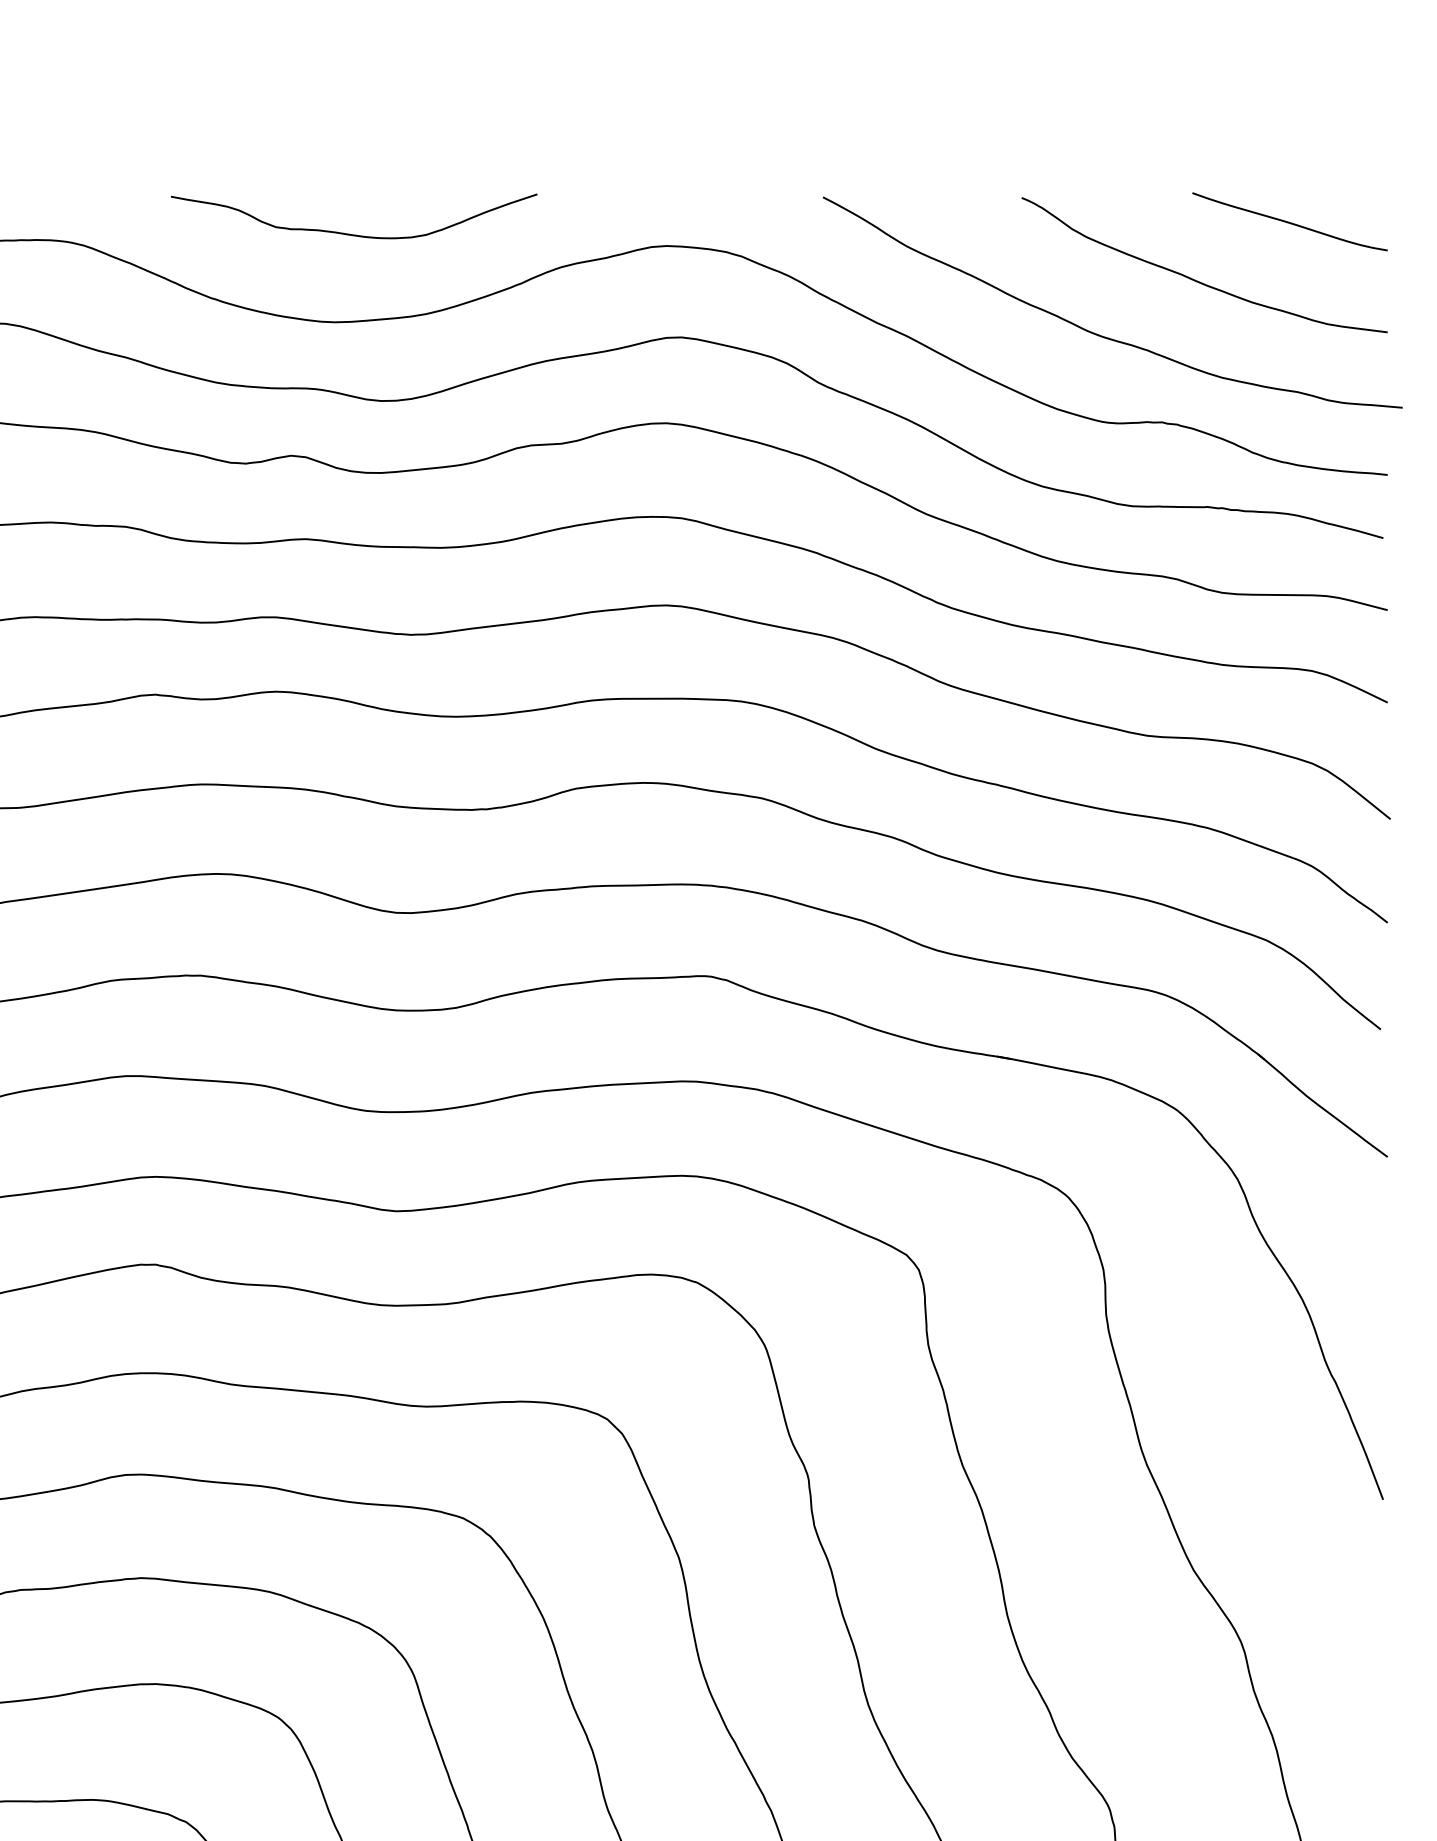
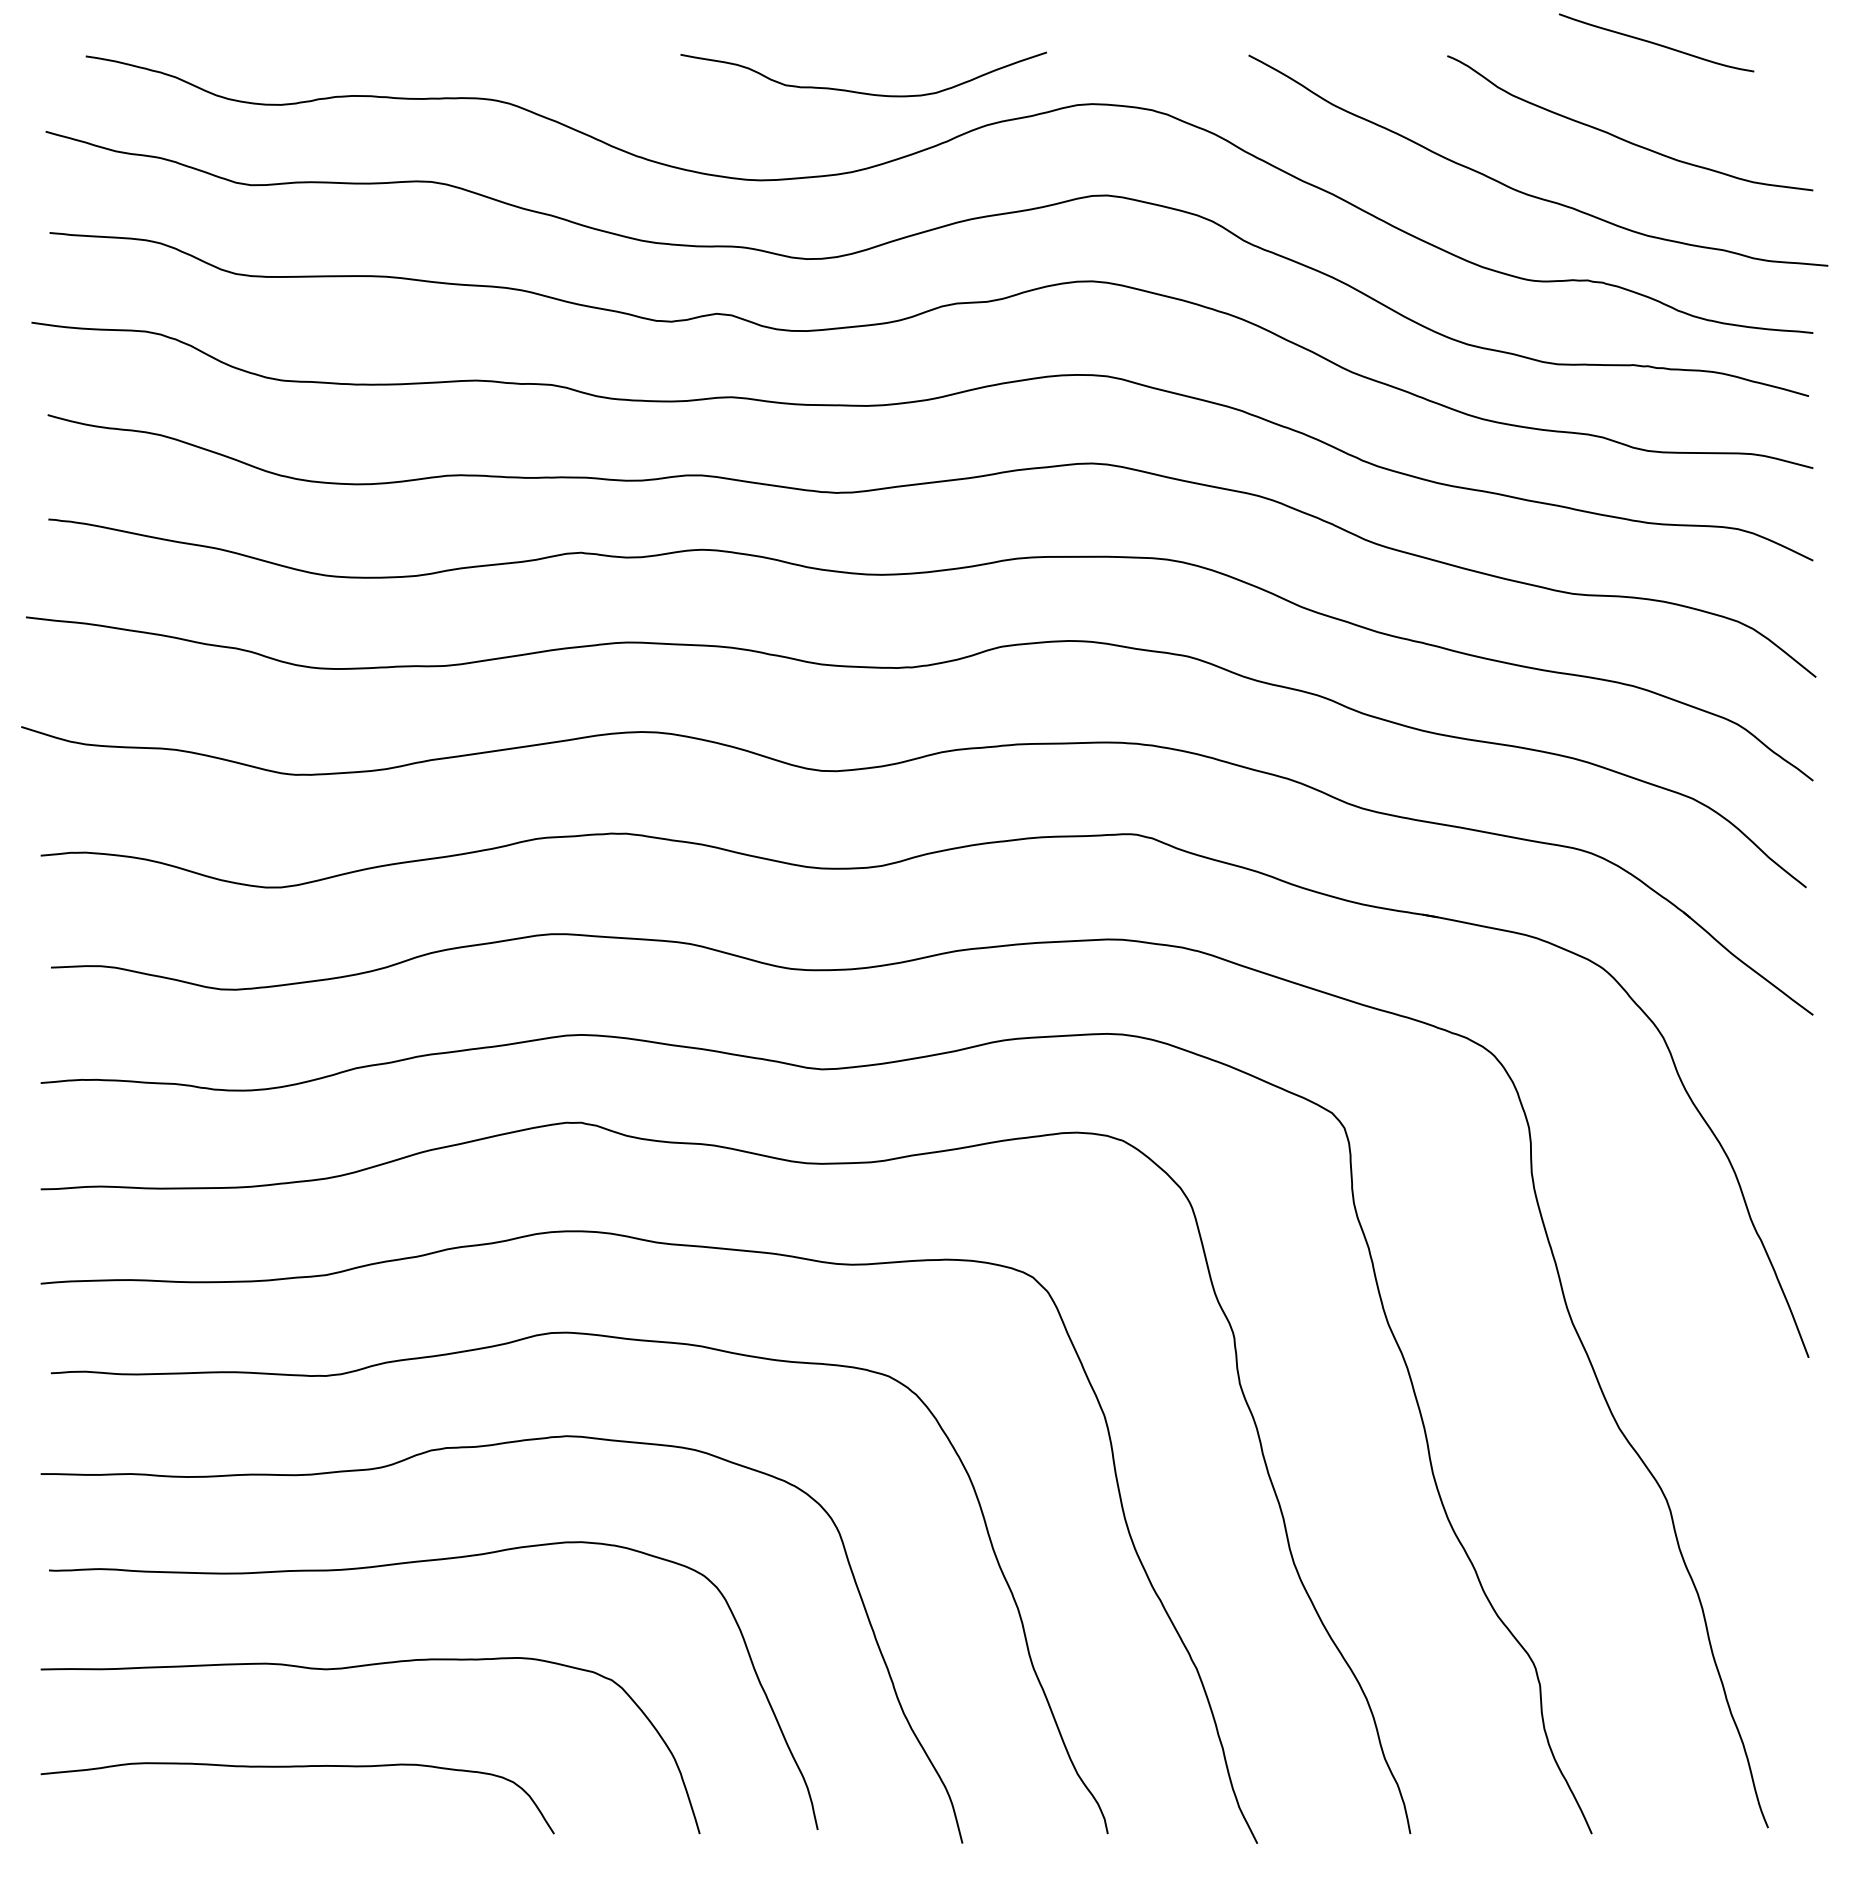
curve: (1288, 221) -> (1655, 42), moved
curve: (348, 233) -> (858, 91), moved

